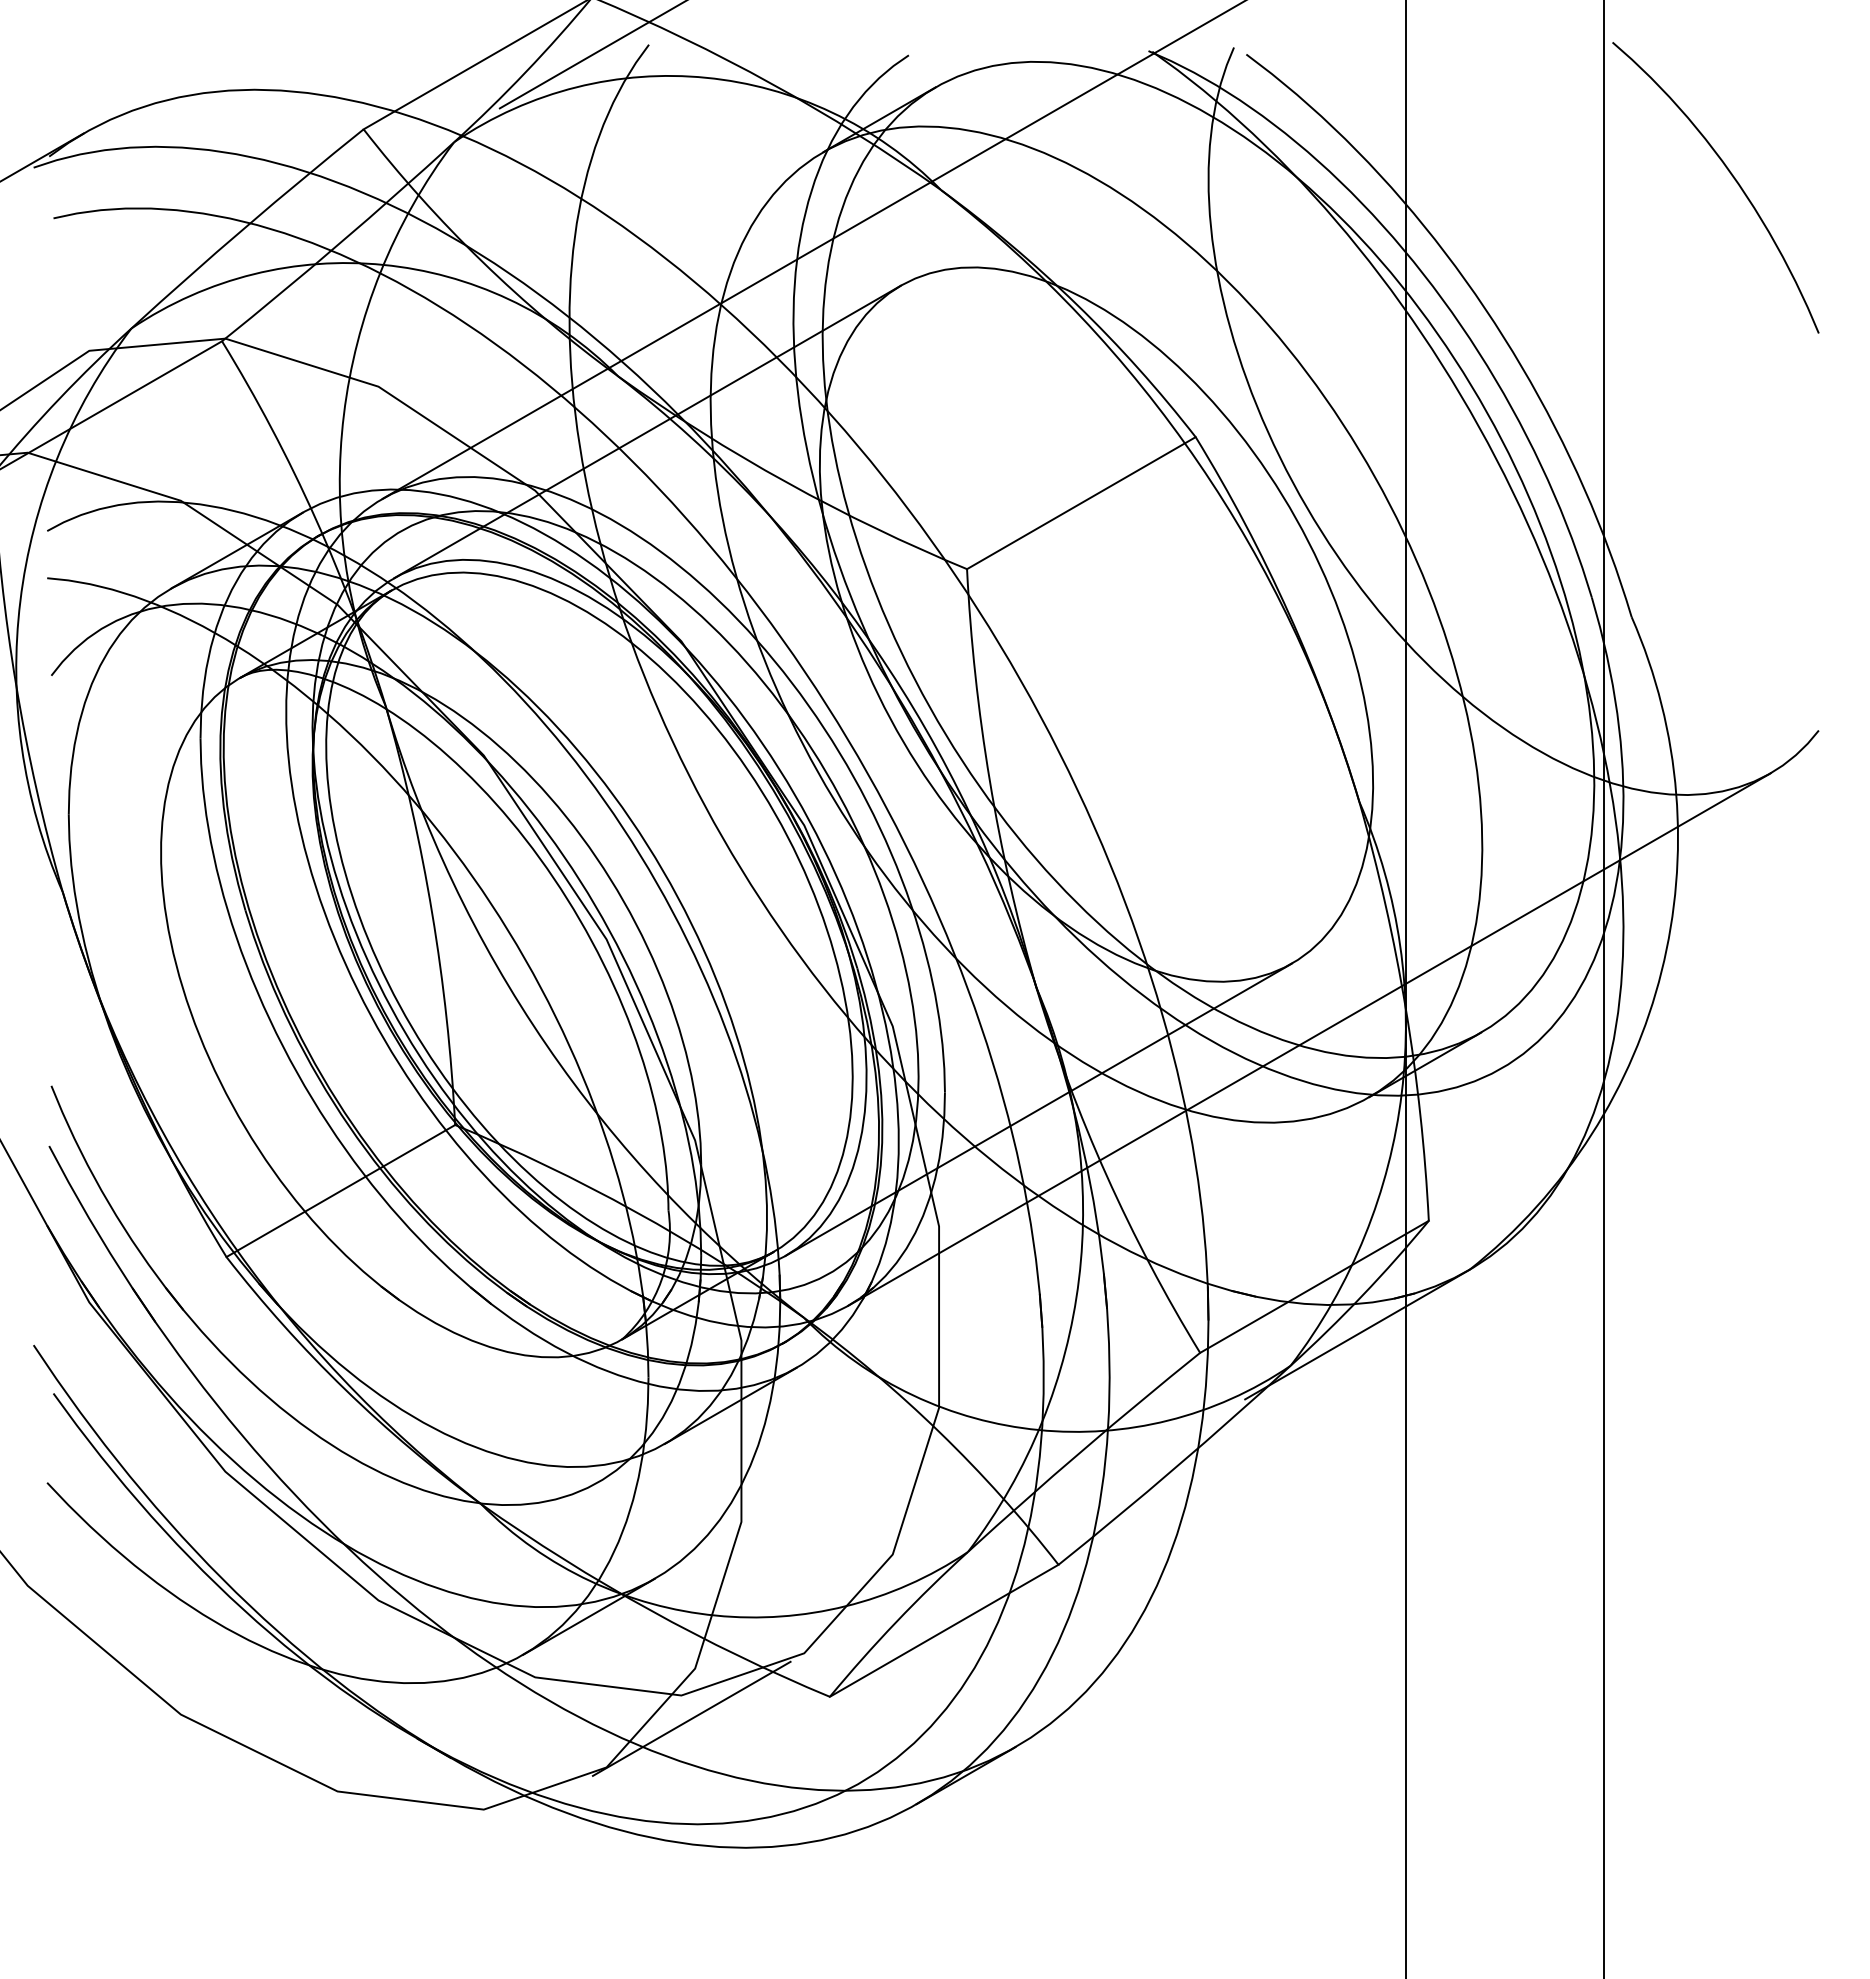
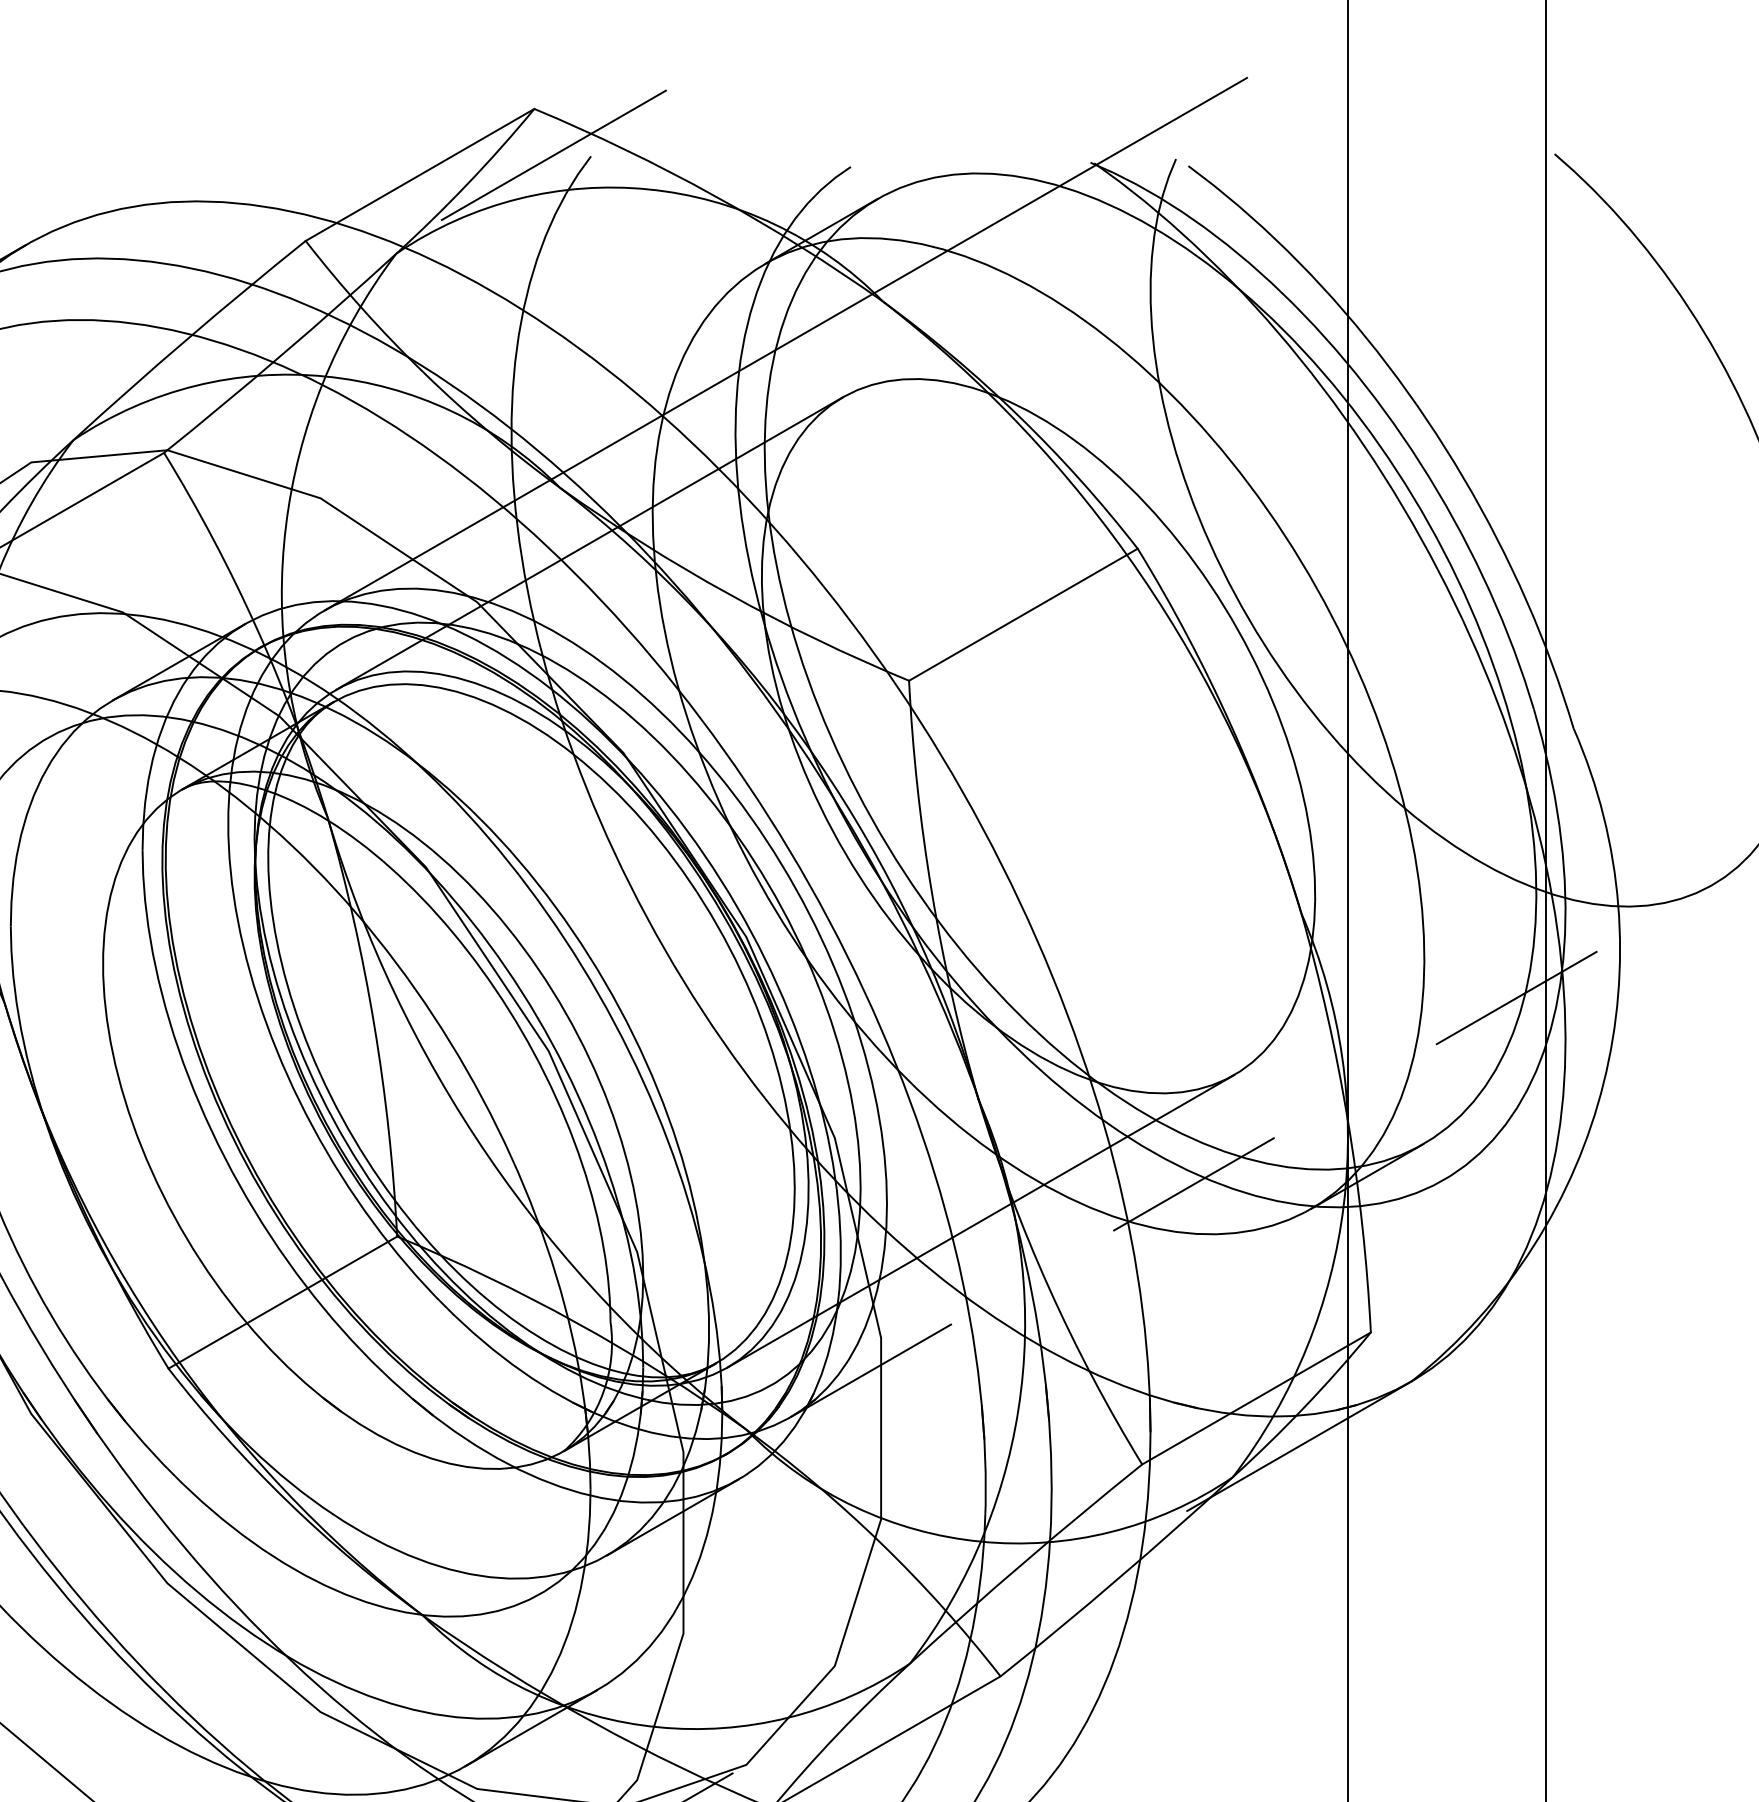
line: (1310, 1039) -> (1252, 1151), solid -> dashed

